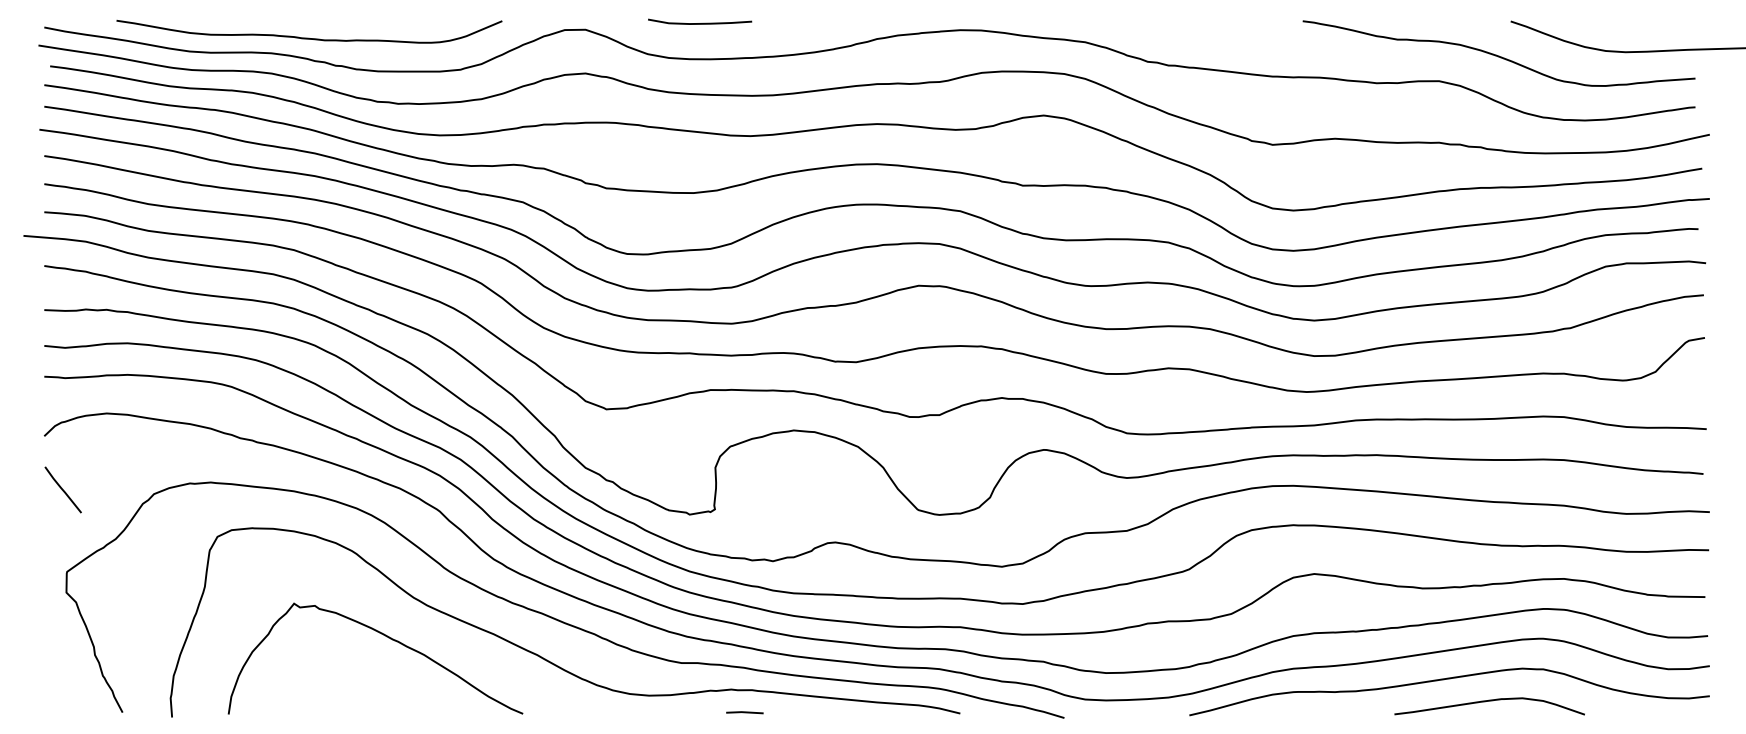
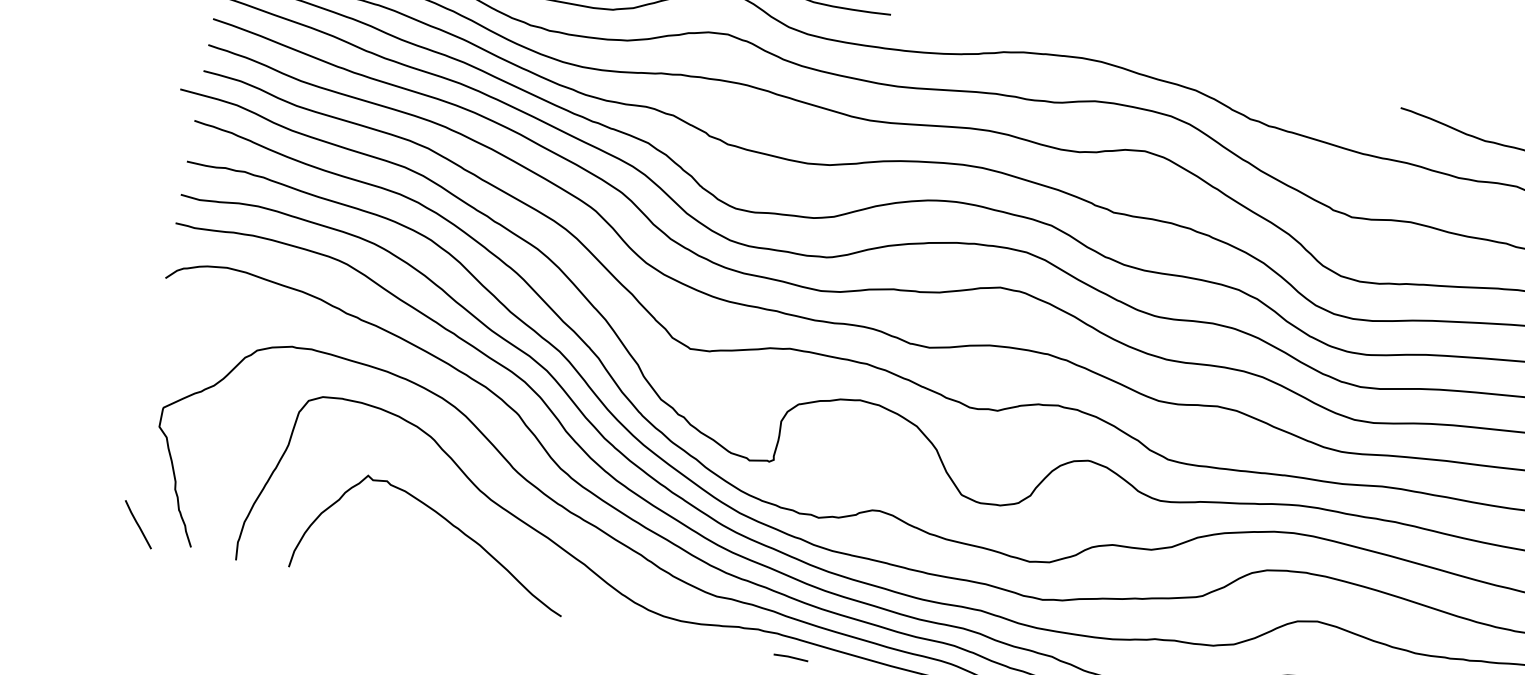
line: (62, 489) -> (137, 524), moved
line: (744, 712) -> (790, 657), moved

